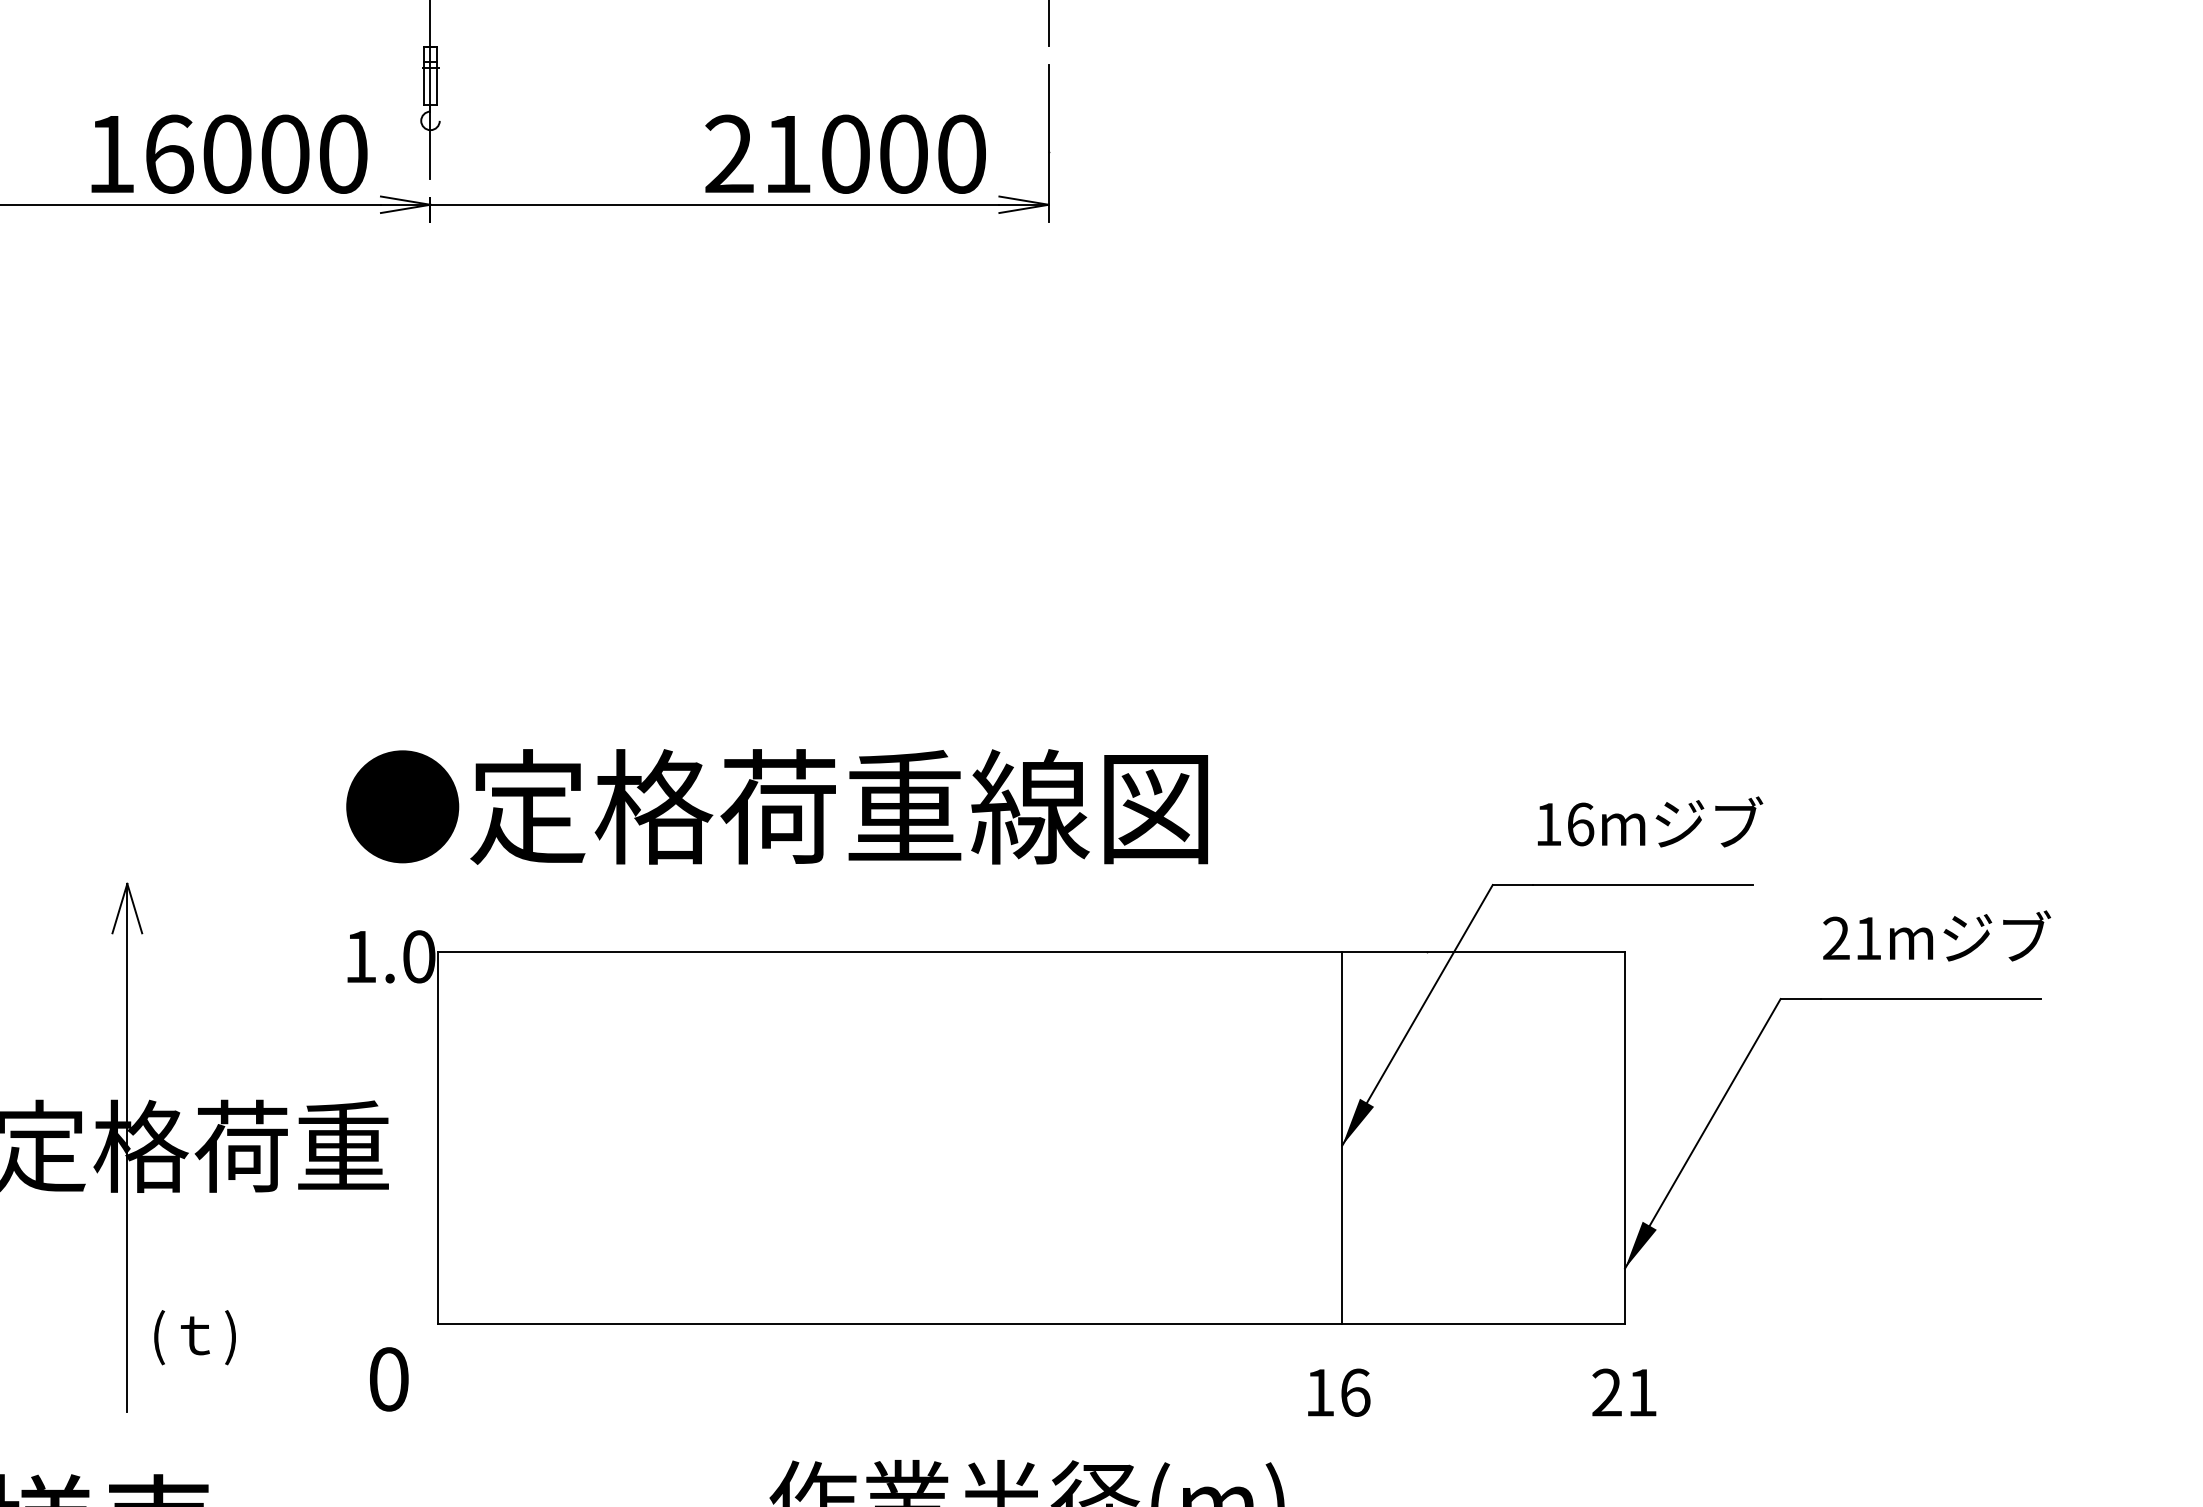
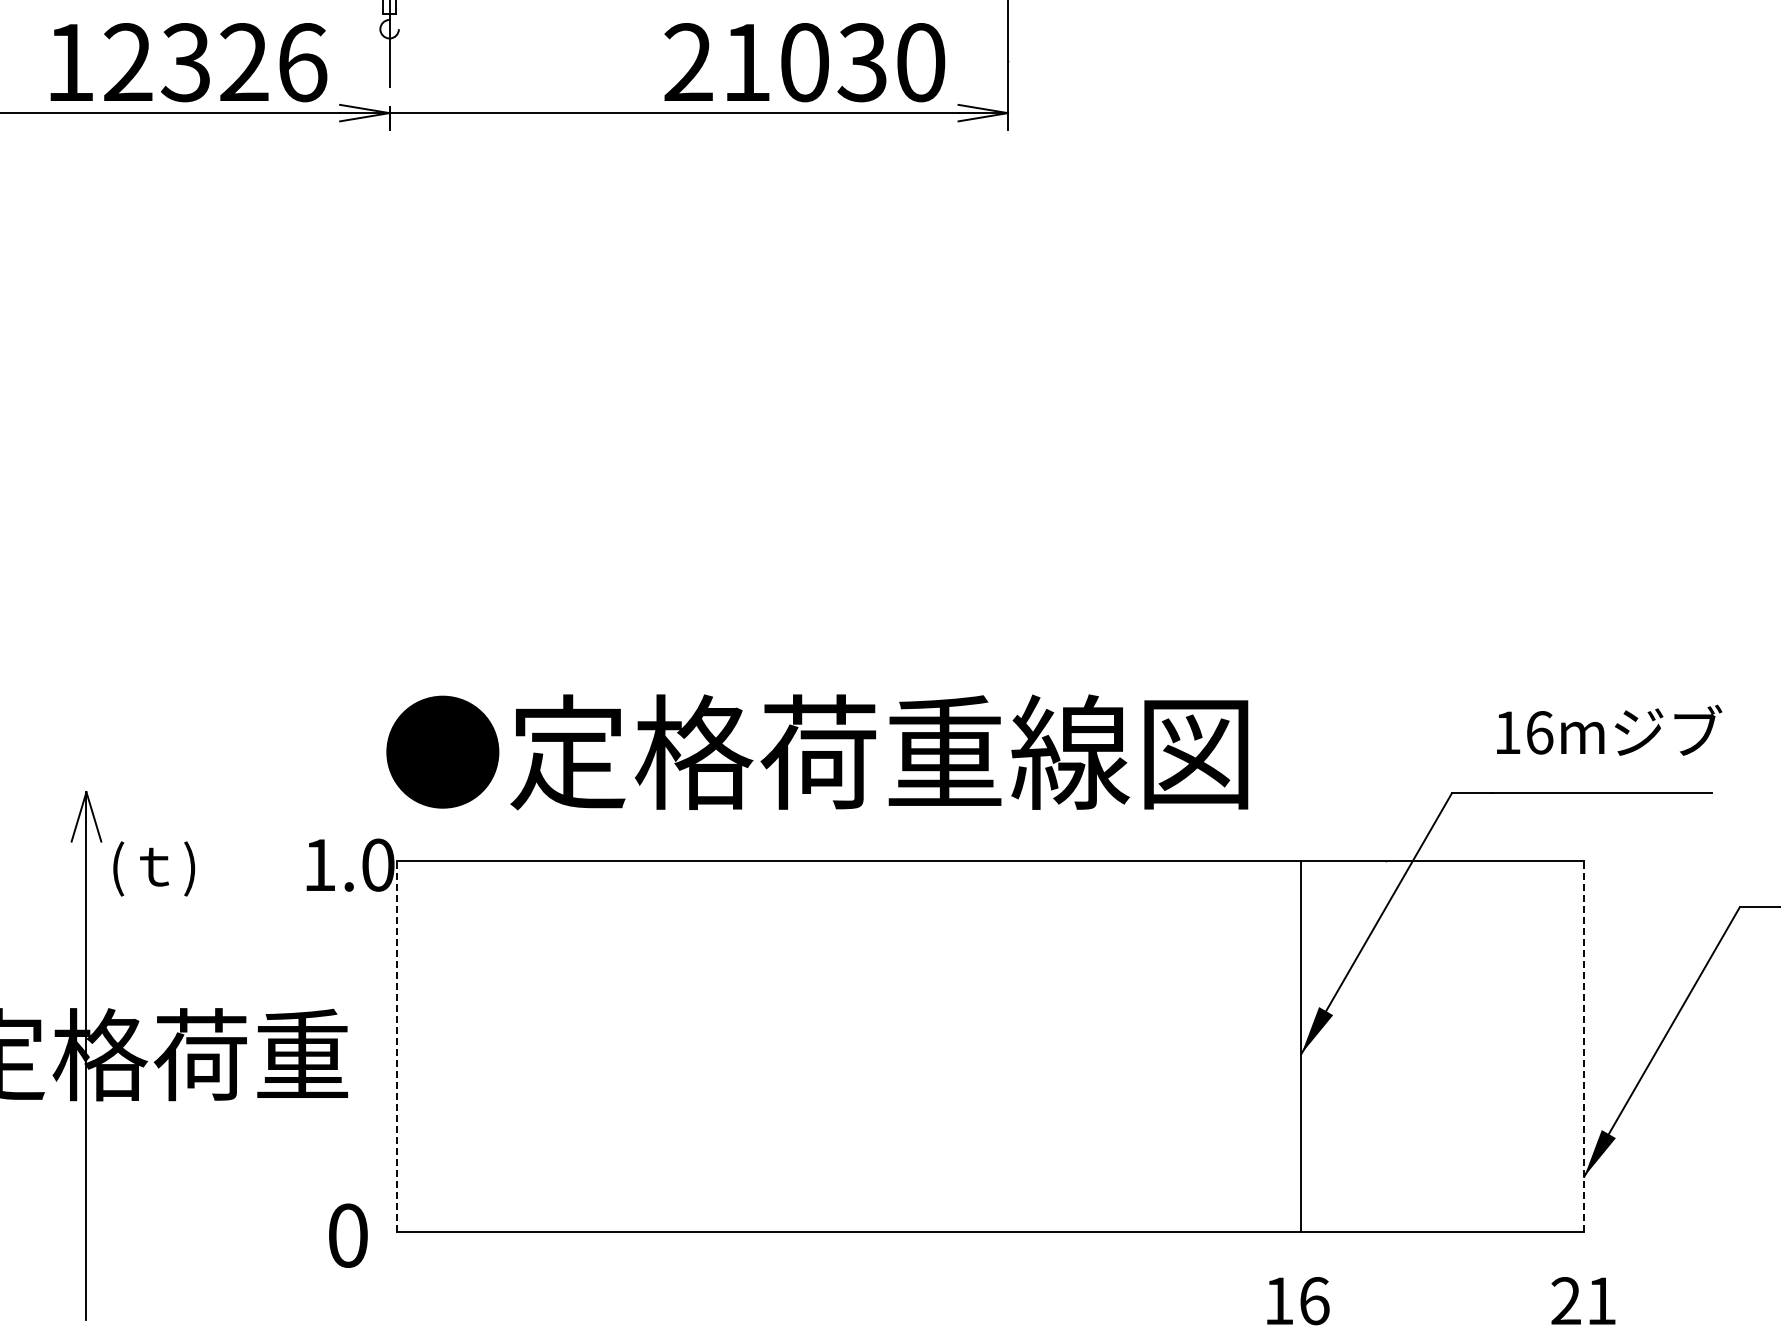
text: (256, 153) -> (215, 61), 16000 -> 12326
text: (902, 153) -> (861, 61), 21000 -> 21030
text: (776, 806) -> (816, 751), moved
line: (437, 1138) -> (396, 1046), solid -> dashed
line: (1625, 1138) -> (1584, 1046), solid -> dashed
text: (194, 1337) -> (153, 868), moved
text: (389, 1379) -> (348, 1235), moved

